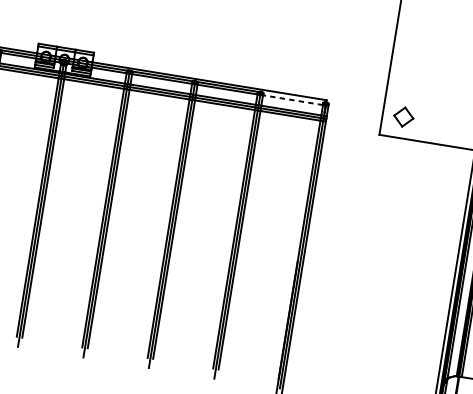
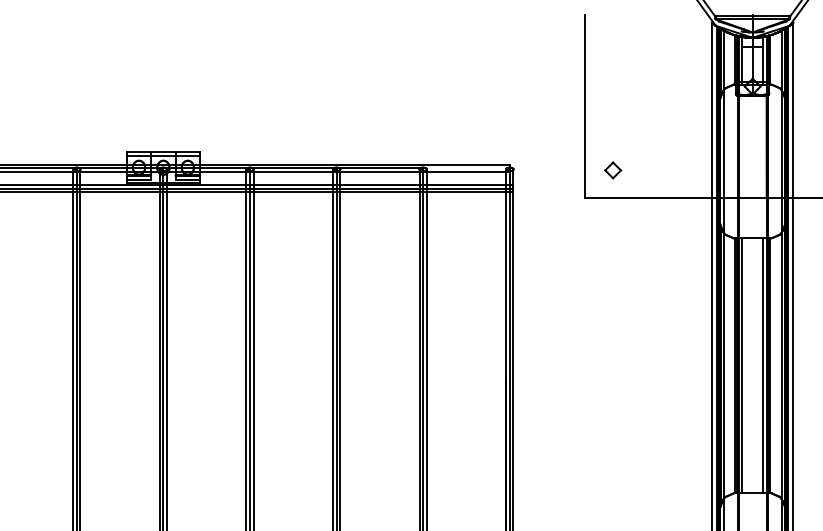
line: (293, 100) -> (466, 171), dashed -> solid
part: (404, 117) -> (613, 170), size x0.62

